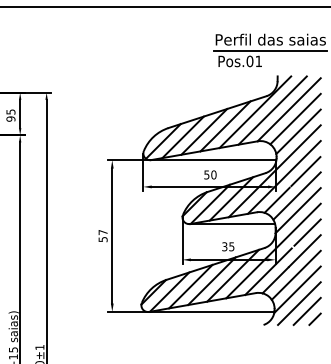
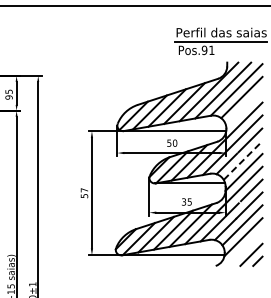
text: (249, 61) -> (204, 50), Pos.01 -> Pos.91
line: (298, 131) -> (244, 107), removed
line: (297, 196) -> (243, 160), solid -> dashed
line: (298, 303) -> (244, 248), removed

